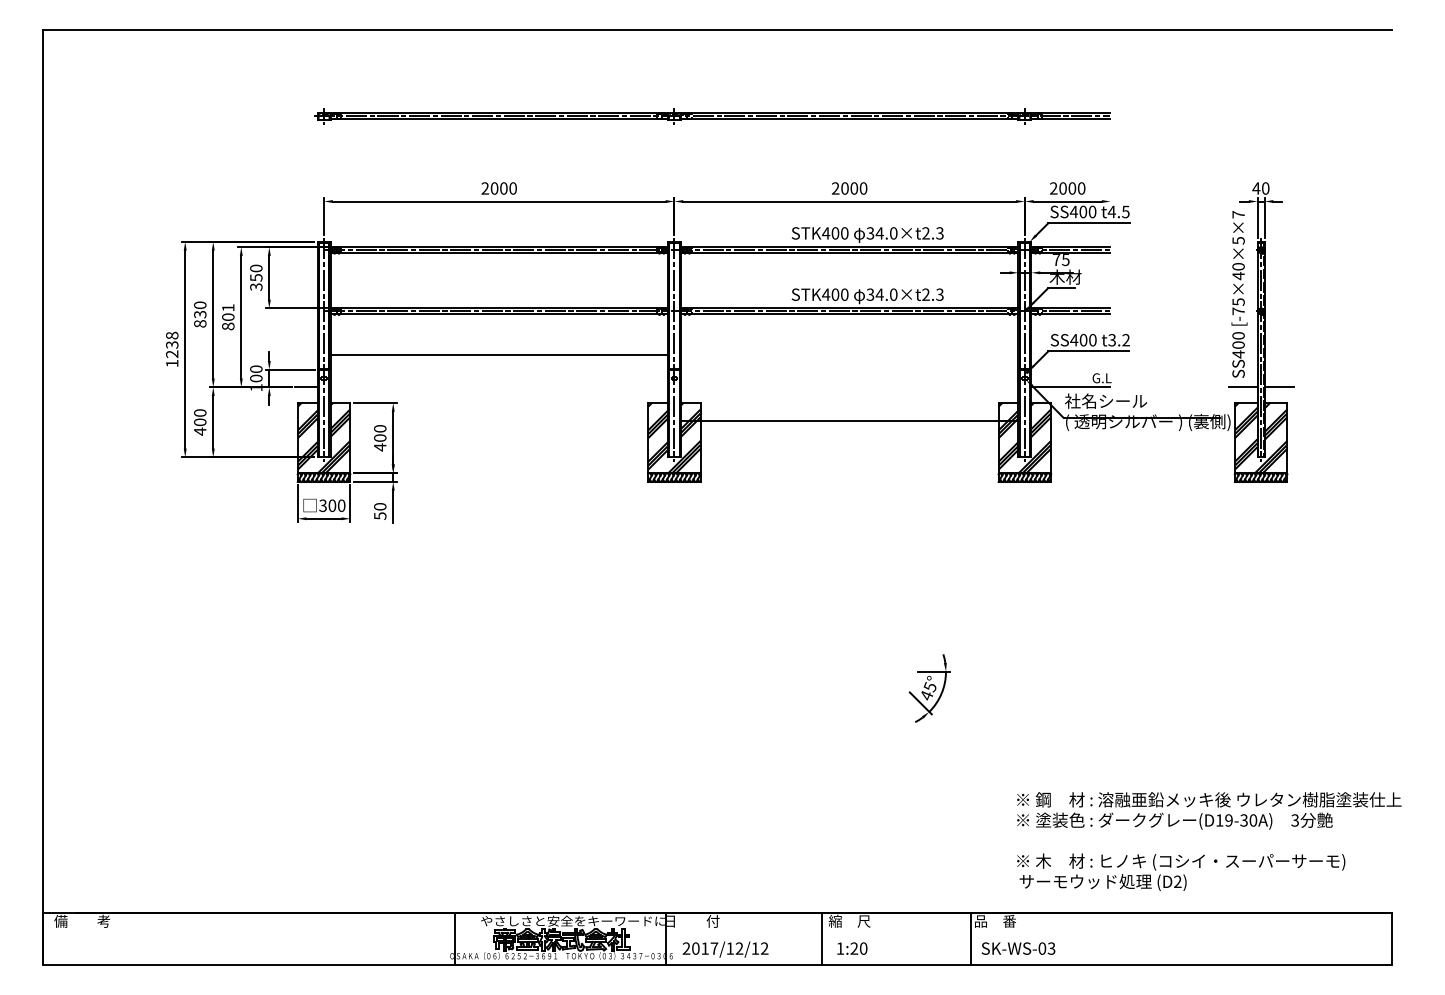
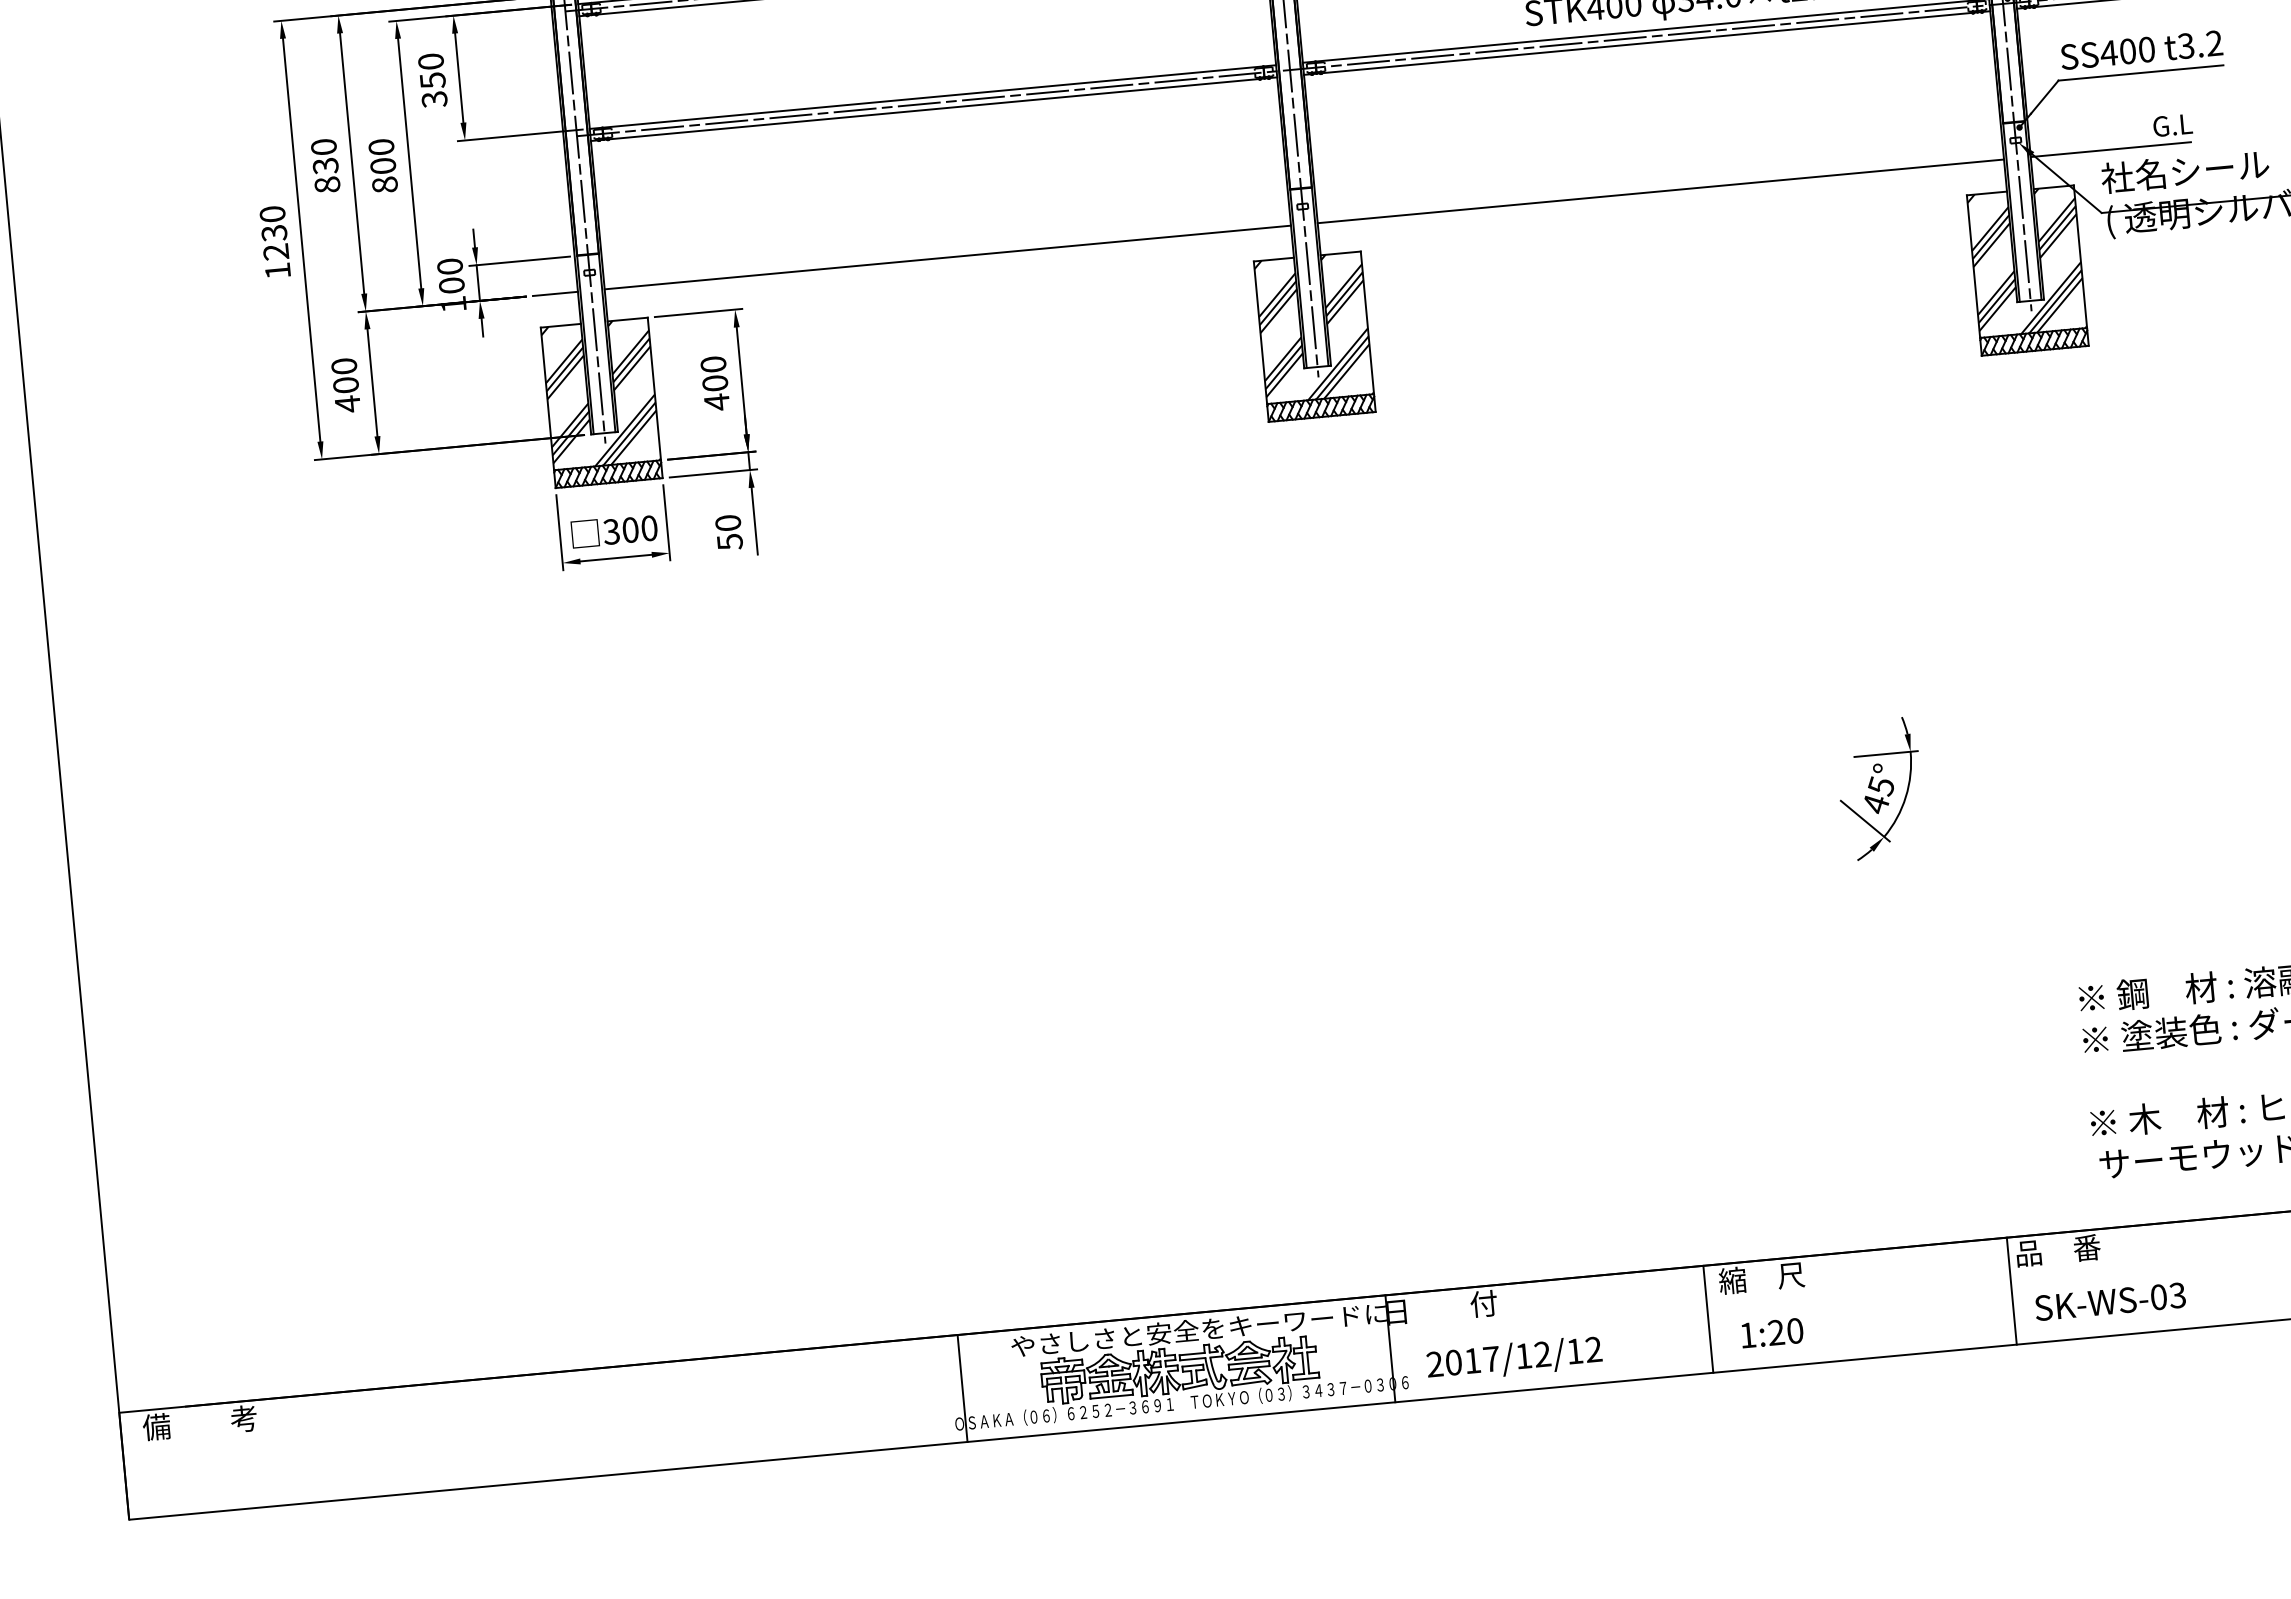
text: (228, 307) -> (381, 146), 801 -> 800
text: (172, 335) -> (273, 213), 1238 -> 1230
line: (498, 355) -> (946, 258), moved
line: (849, 421) -> (1660, 191), moved

